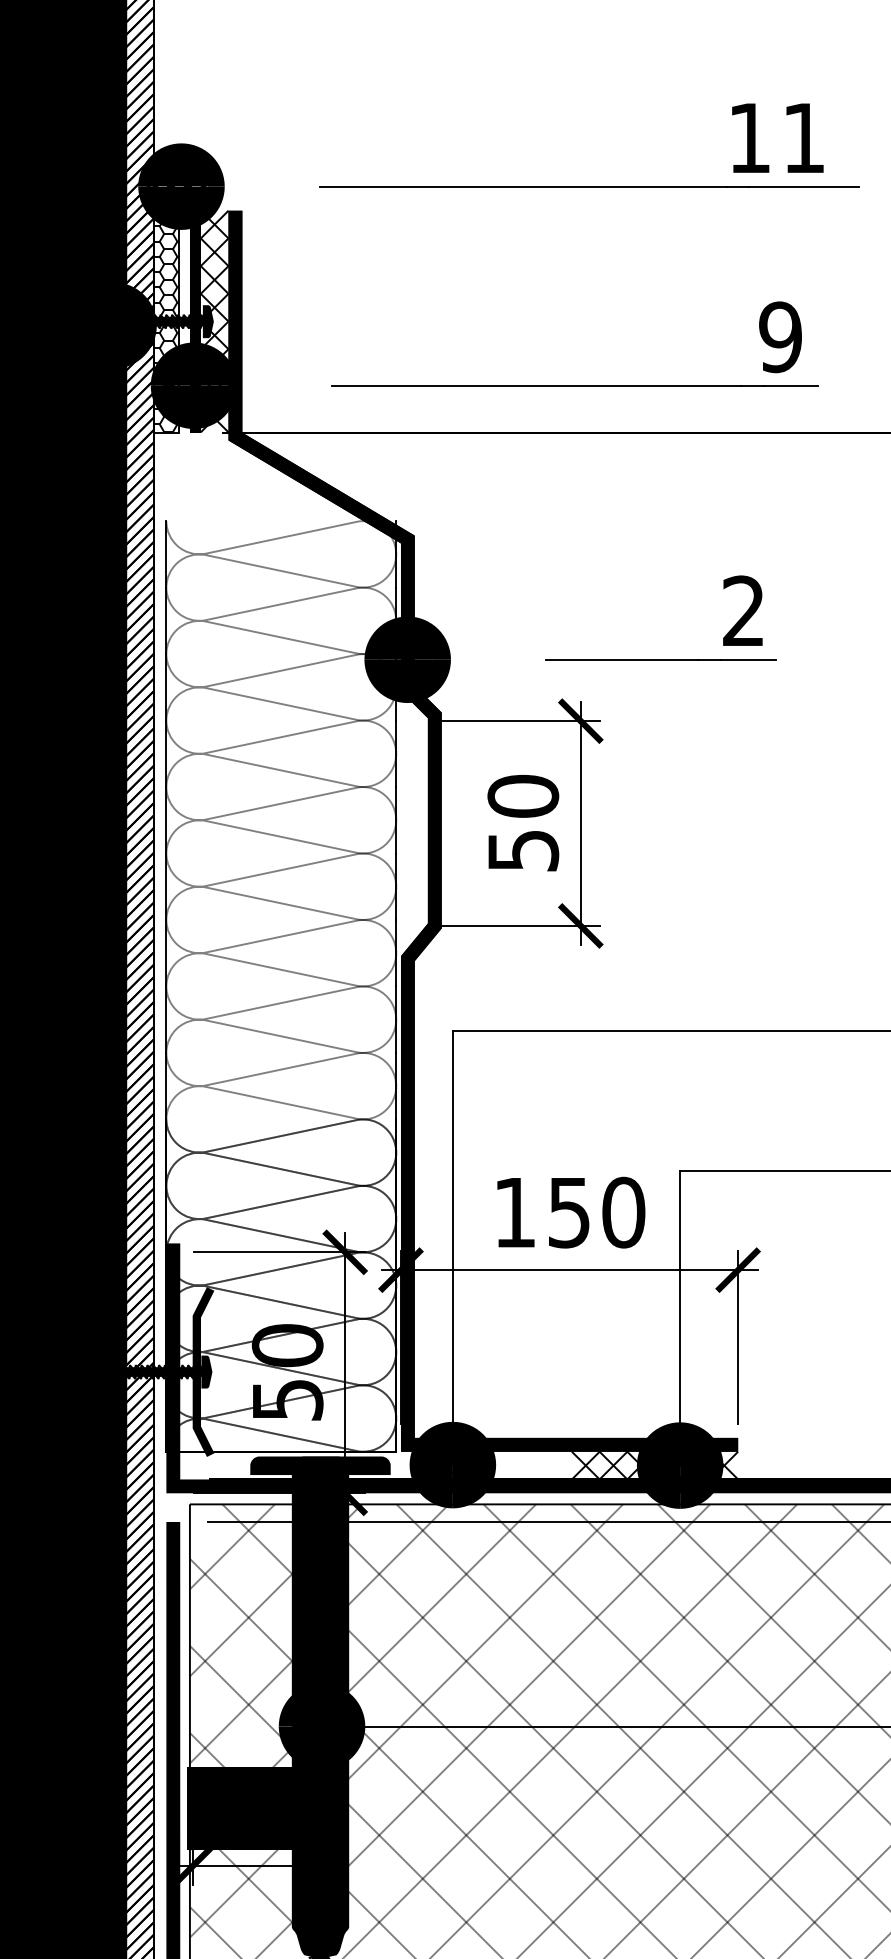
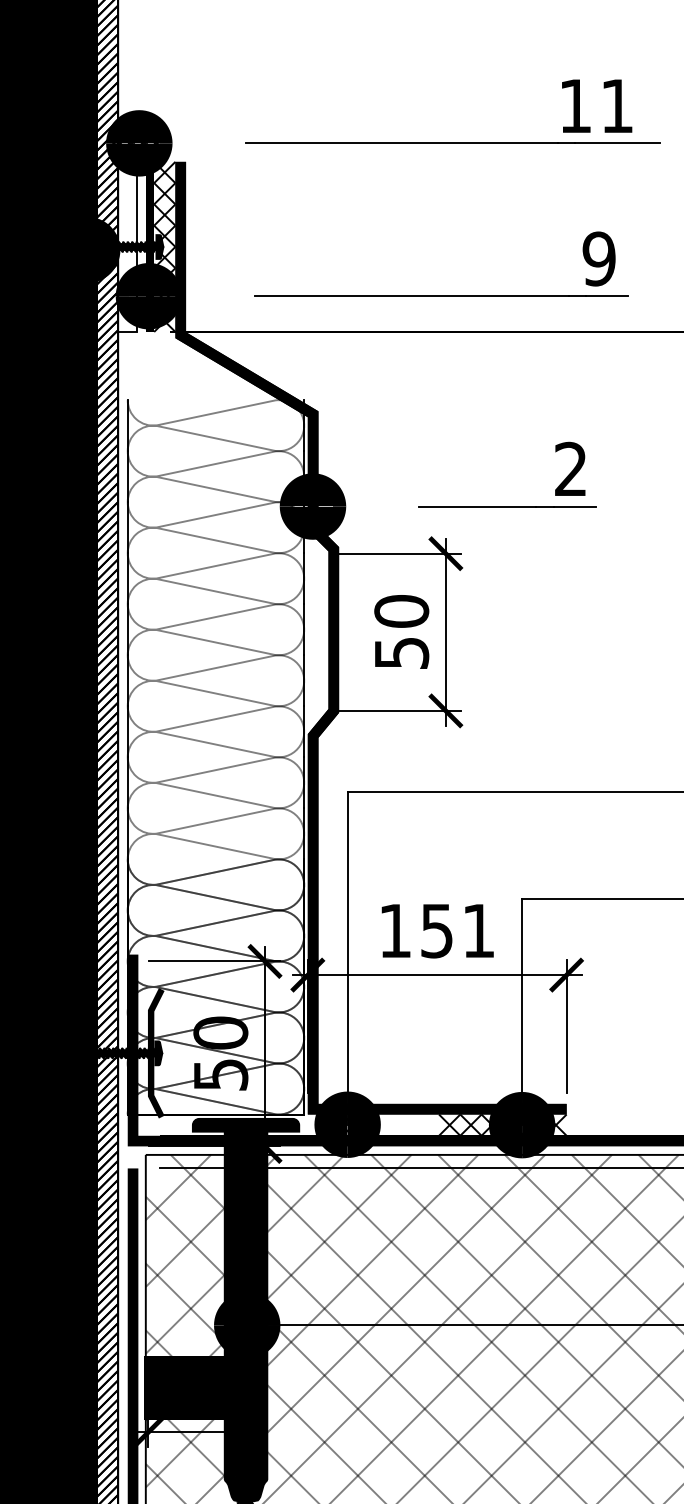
hatch: (166, 320) -> (127, 246), removed
text: (623, 1212) -> (478, 930), 150 -> 151

